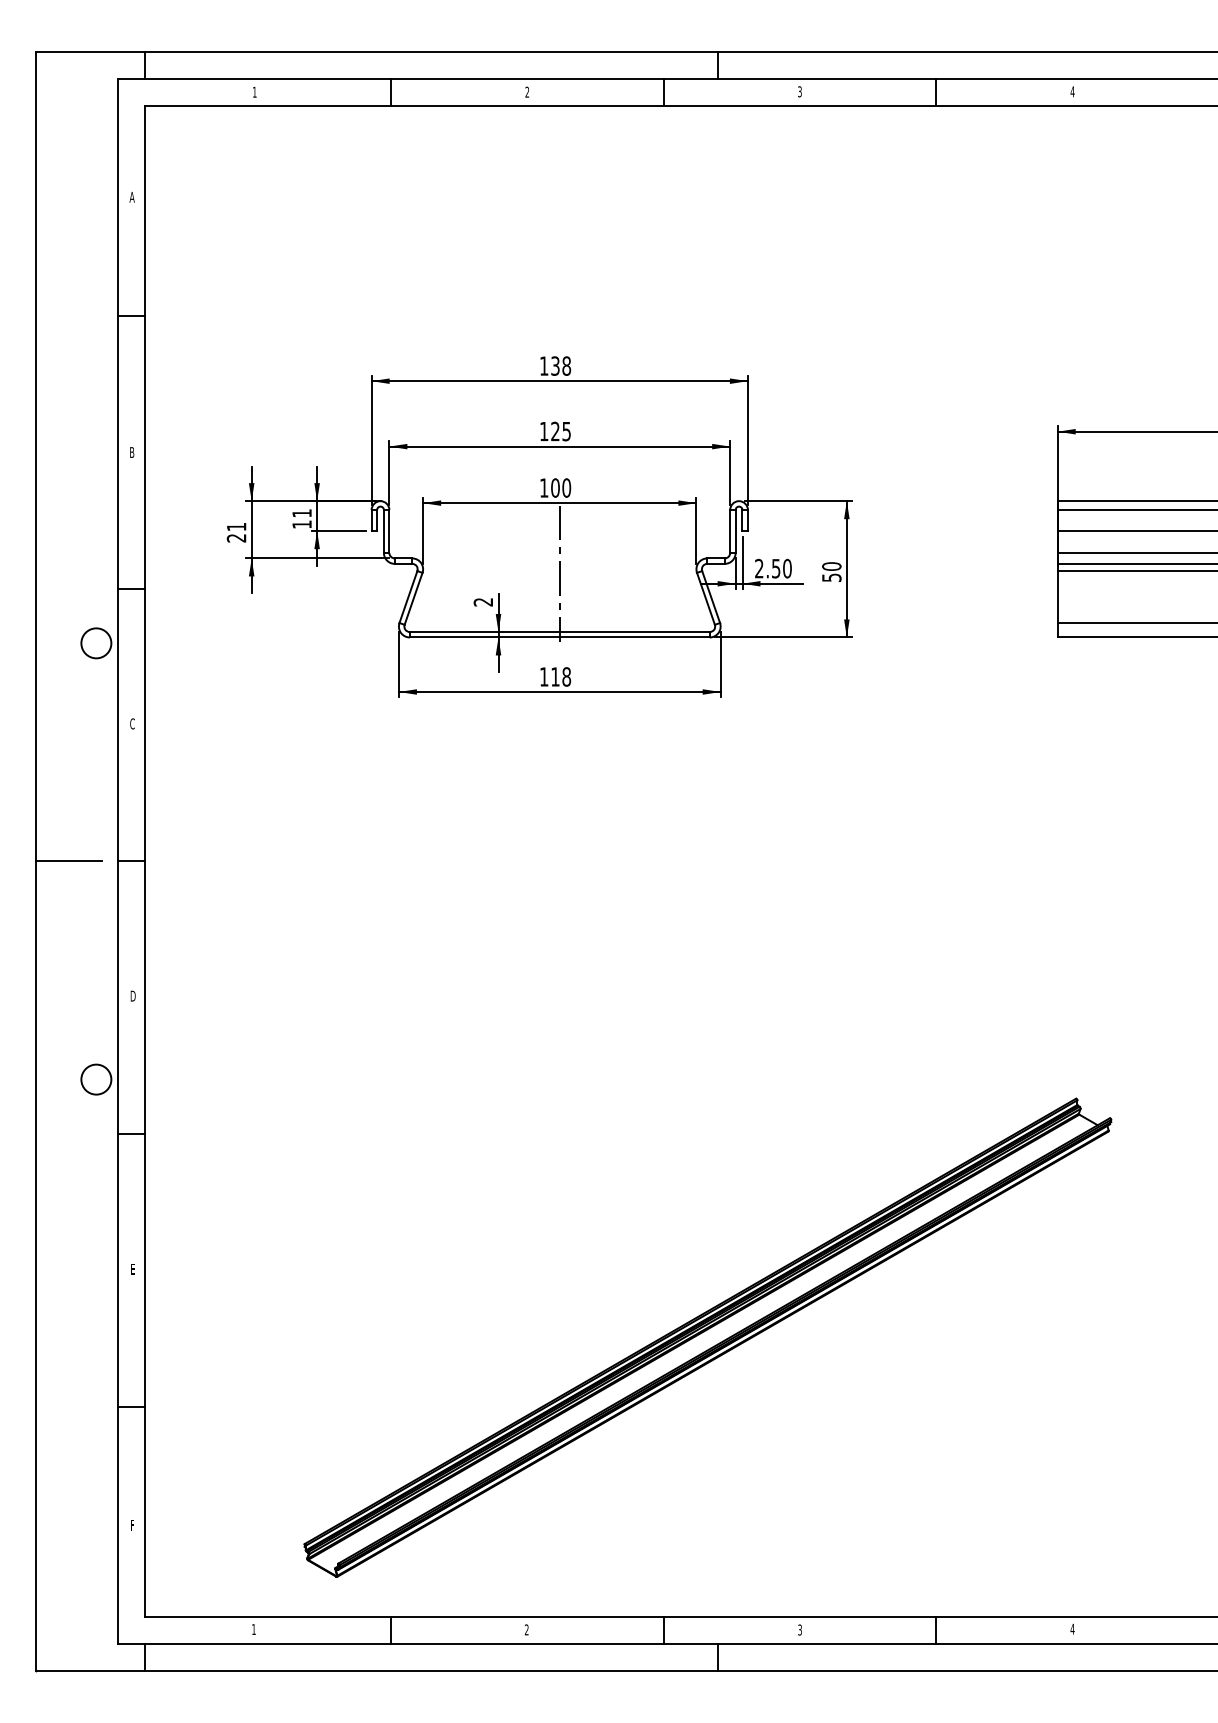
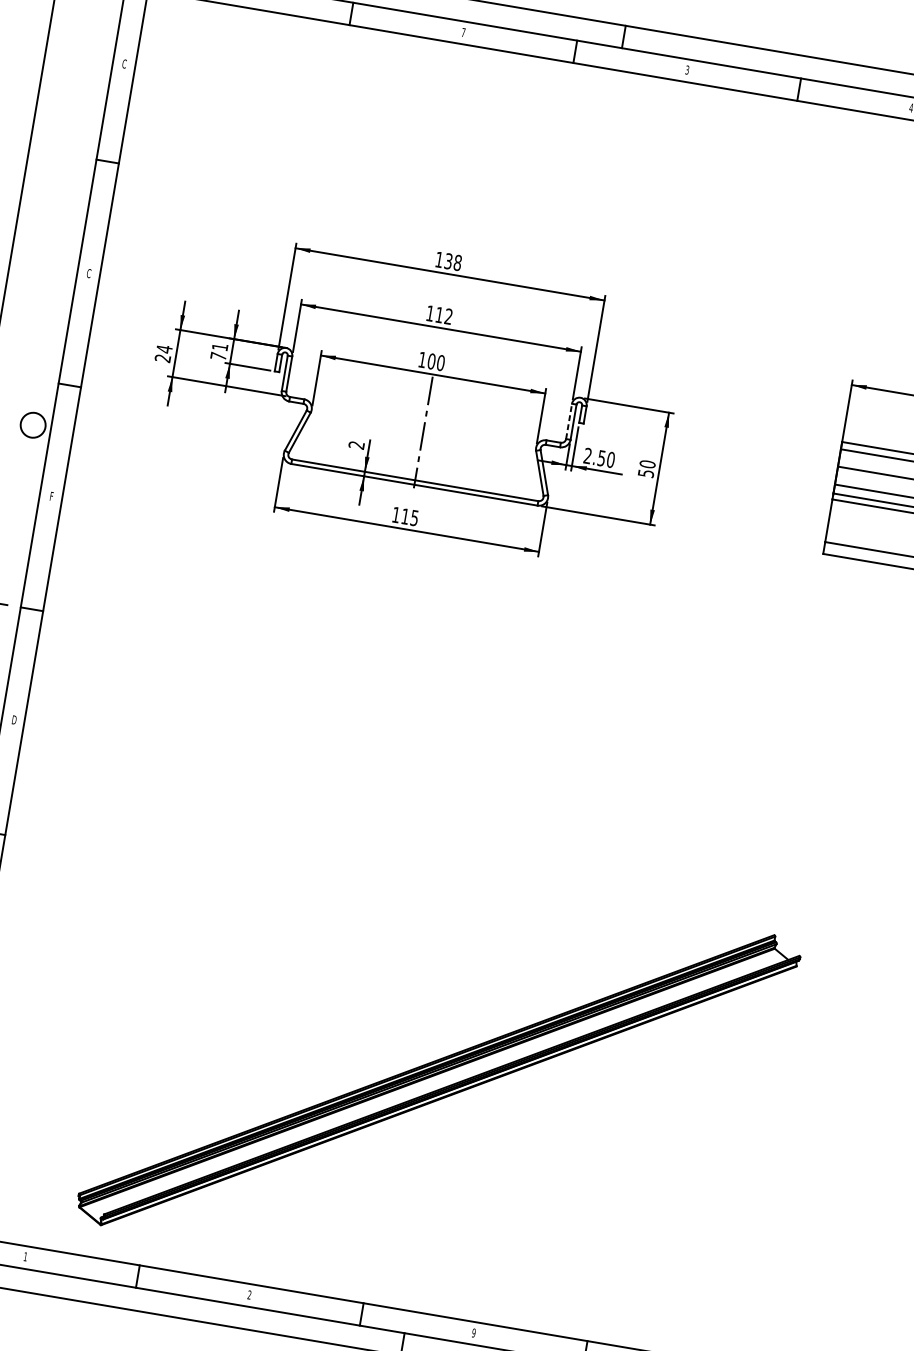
text: (527, 91) -> (463, 32), 2 -> 7
text: (131, 196) -> (124, 63), A -> C
text: (560, 431) -> (443, 315), 125 -> 112
text: (131, 452) -> (88, 273), B -> C
text: (301, 524) -> (218, 356), 11 -> 71
text: (236, 526) -> (164, 348), 21 -> 24
line: (730, 531) -> (569, 421), solid -> dashed
text: (566, 676) -> (414, 517), 118 -> 115
text: (132, 723) -> (51, 496), C -> F
text: (800, 1629) -> (474, 1332), 3 -> 9

